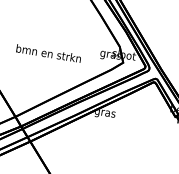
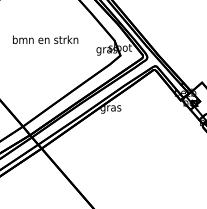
text: (48, 53) -> (45, 39), moved

